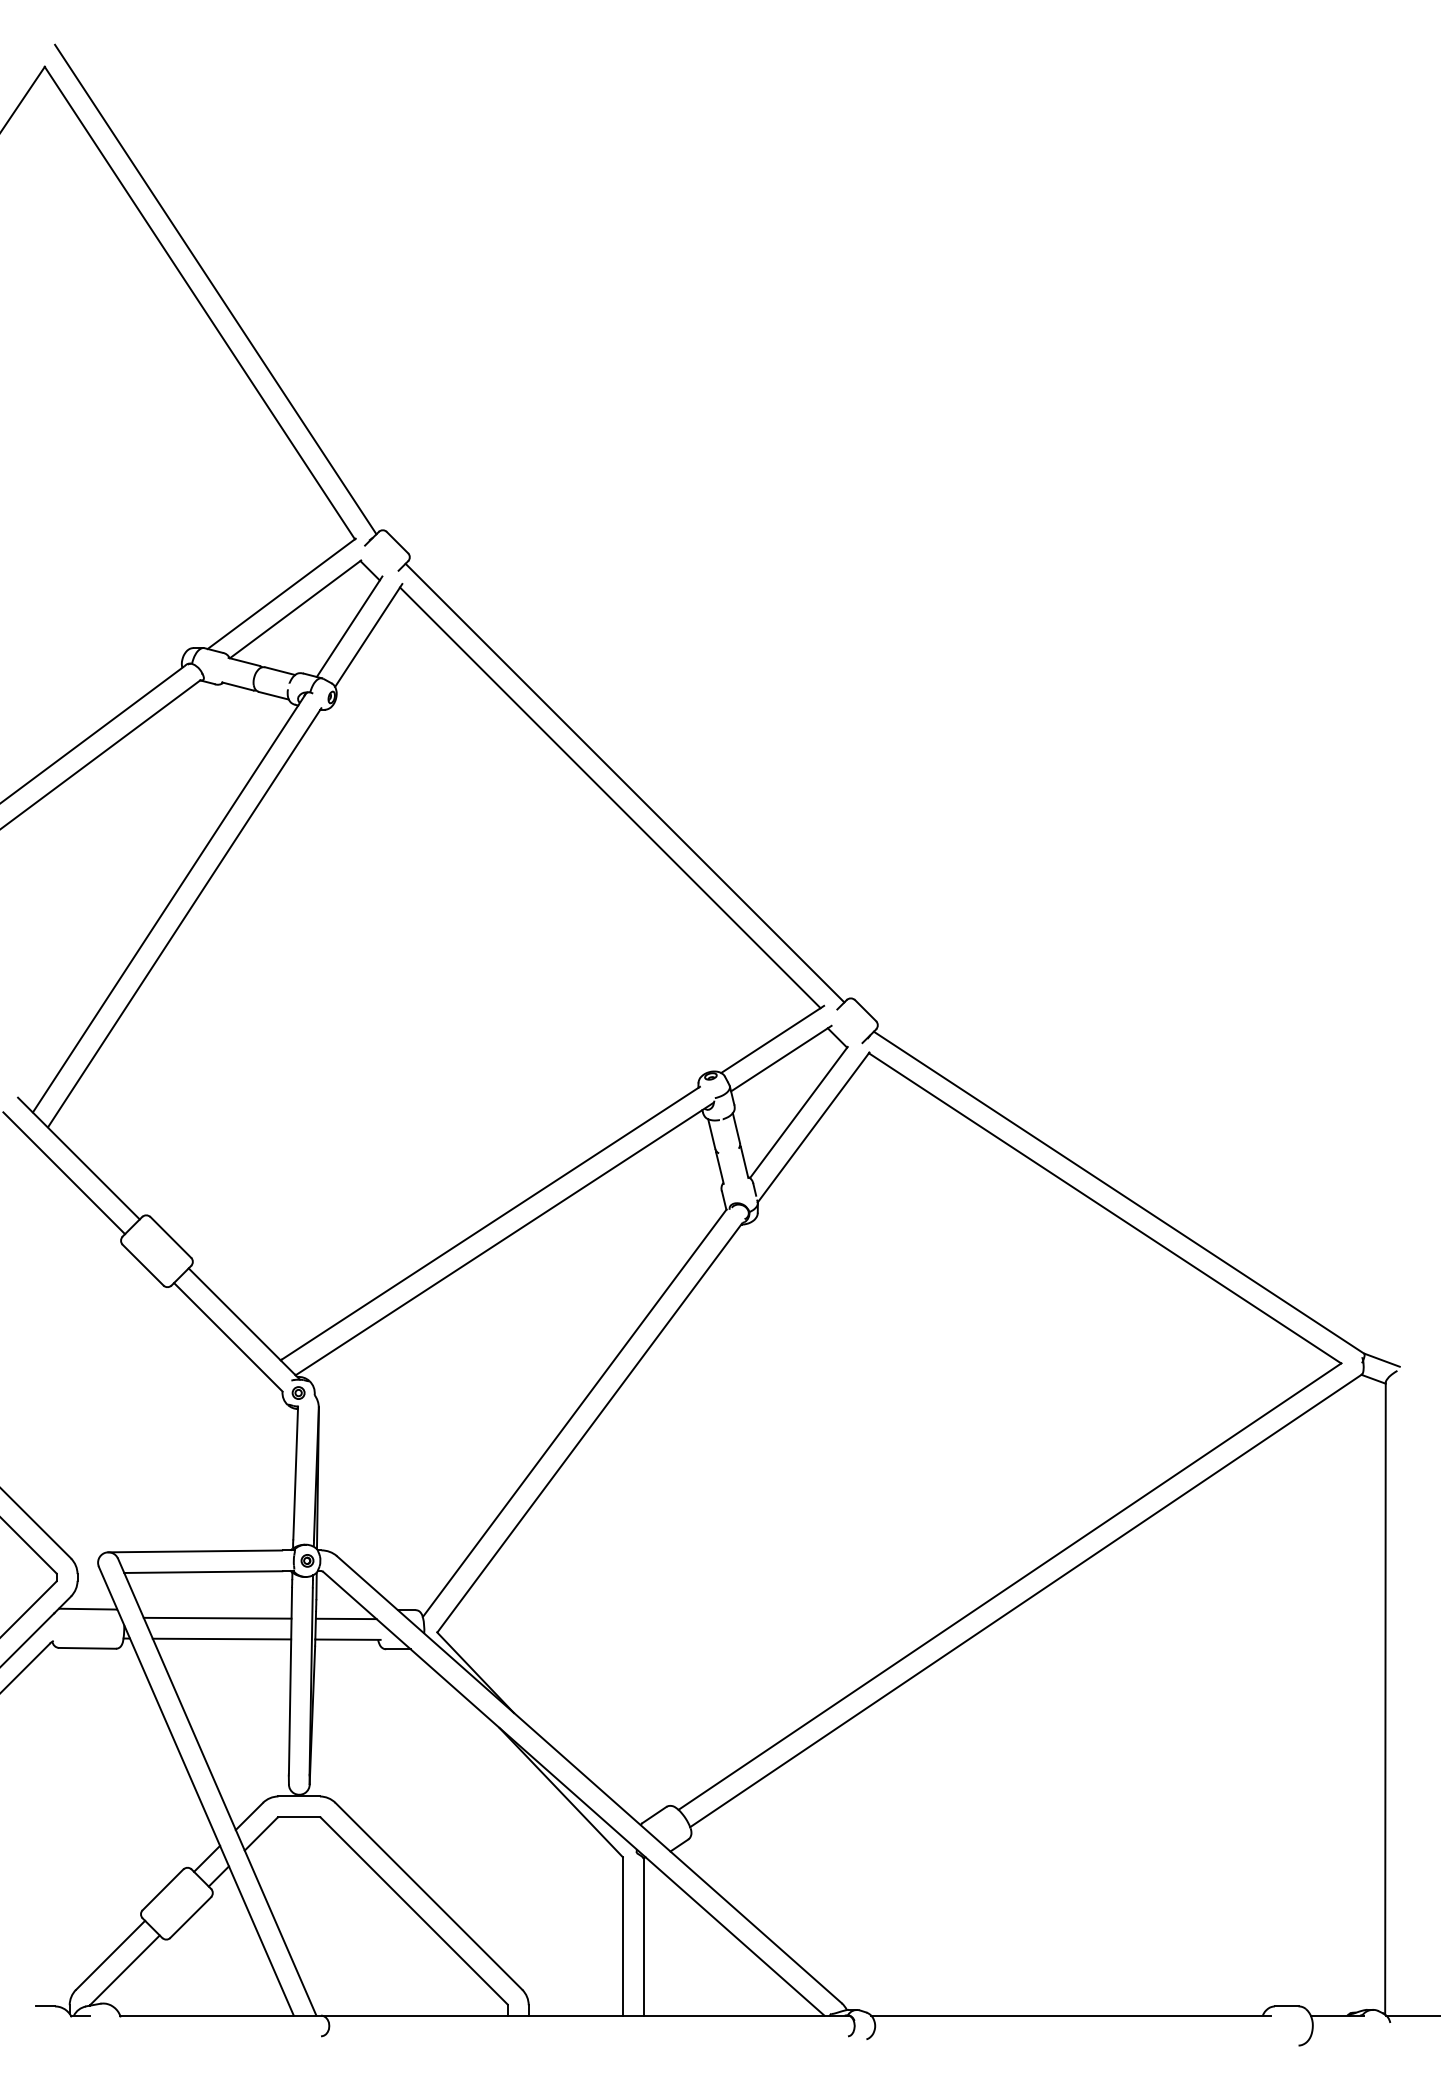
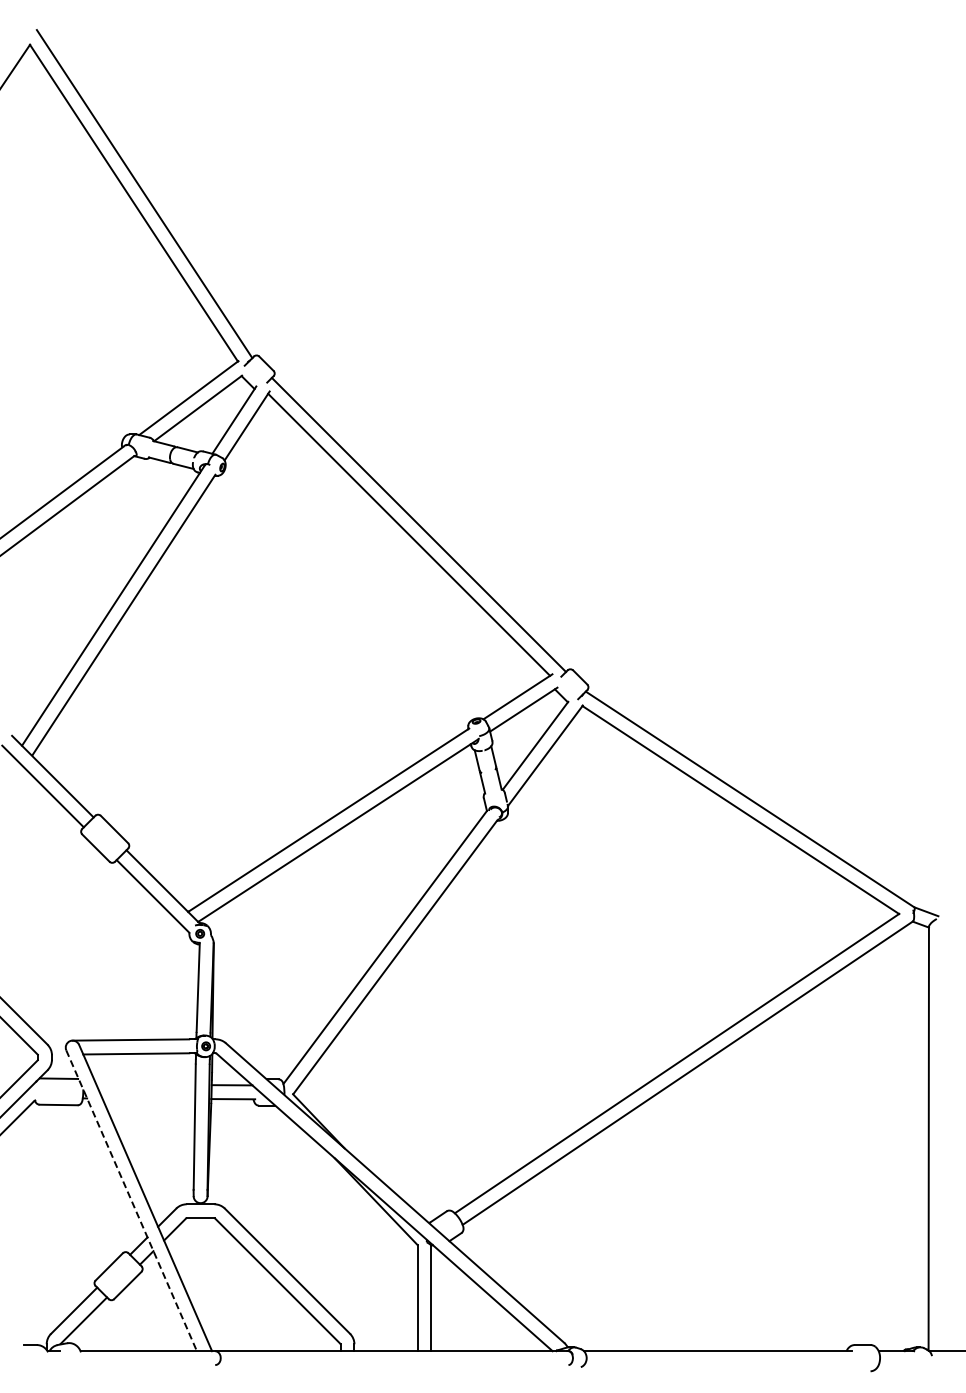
line: (217, 1617) -> (145, 1084), removed
line: (221, 1638) -> (148, 1098), removed
line: (196, 1790) -> (131, 1200), solid -> dashed

